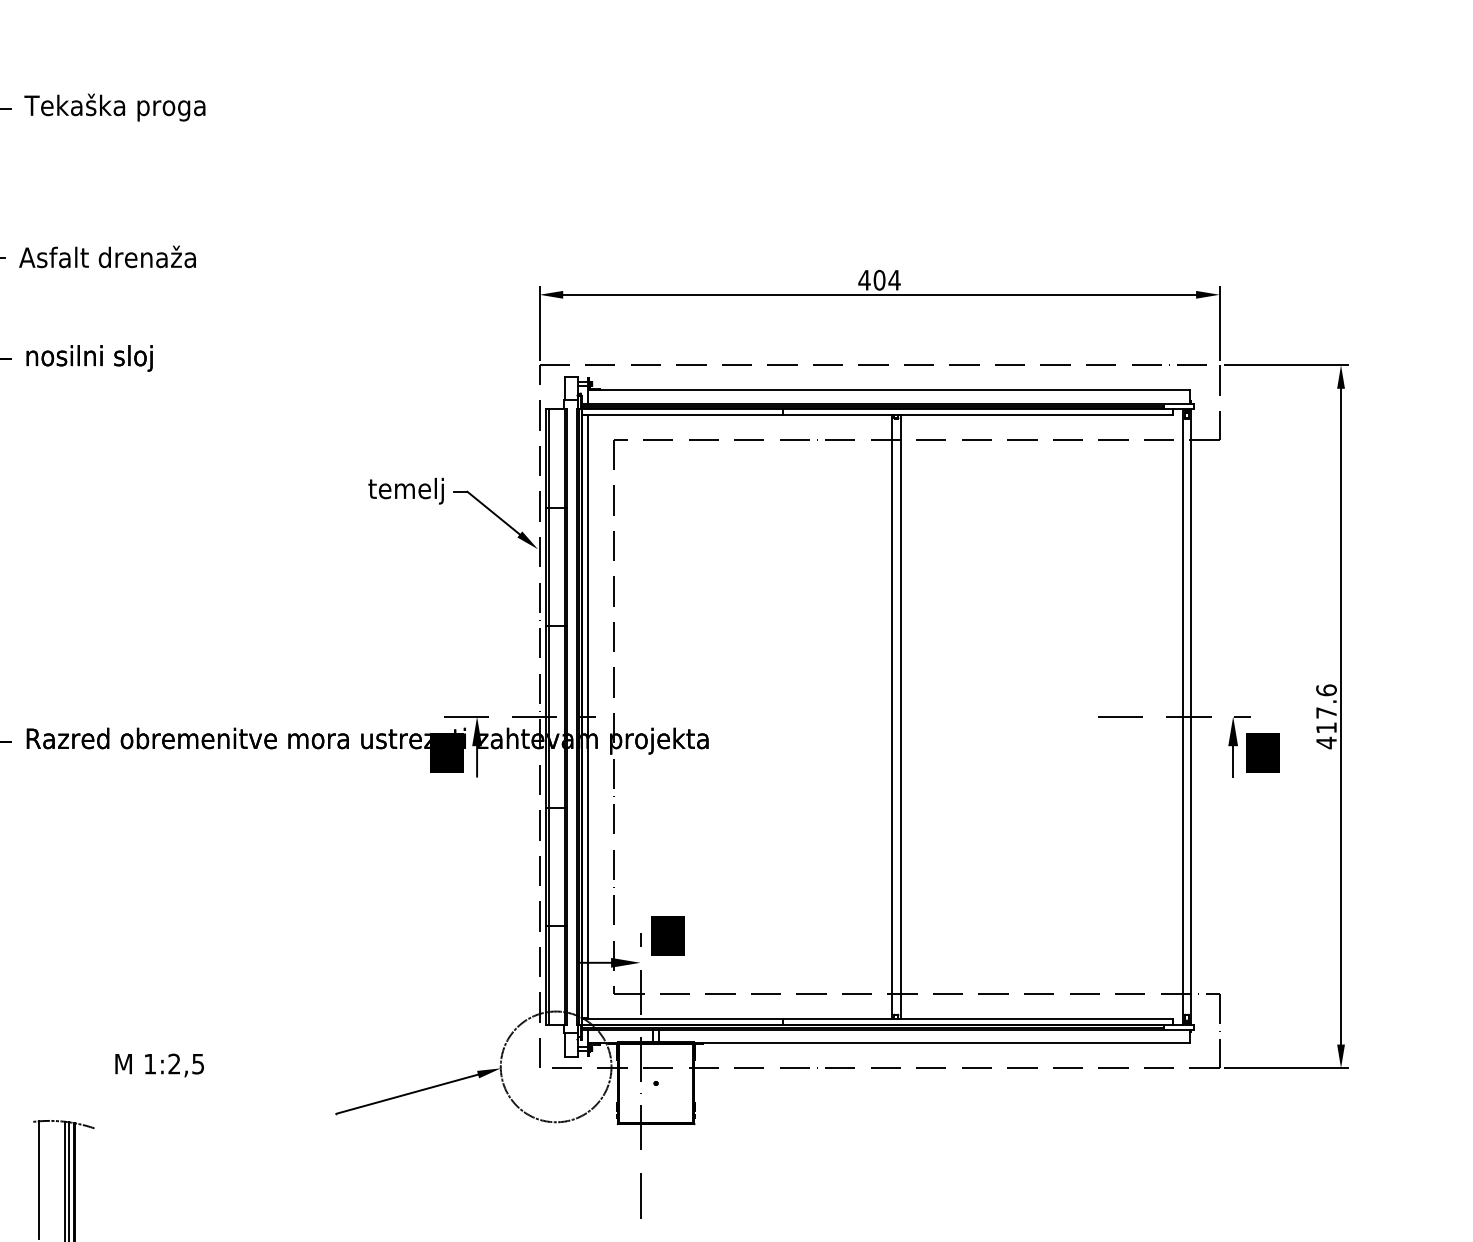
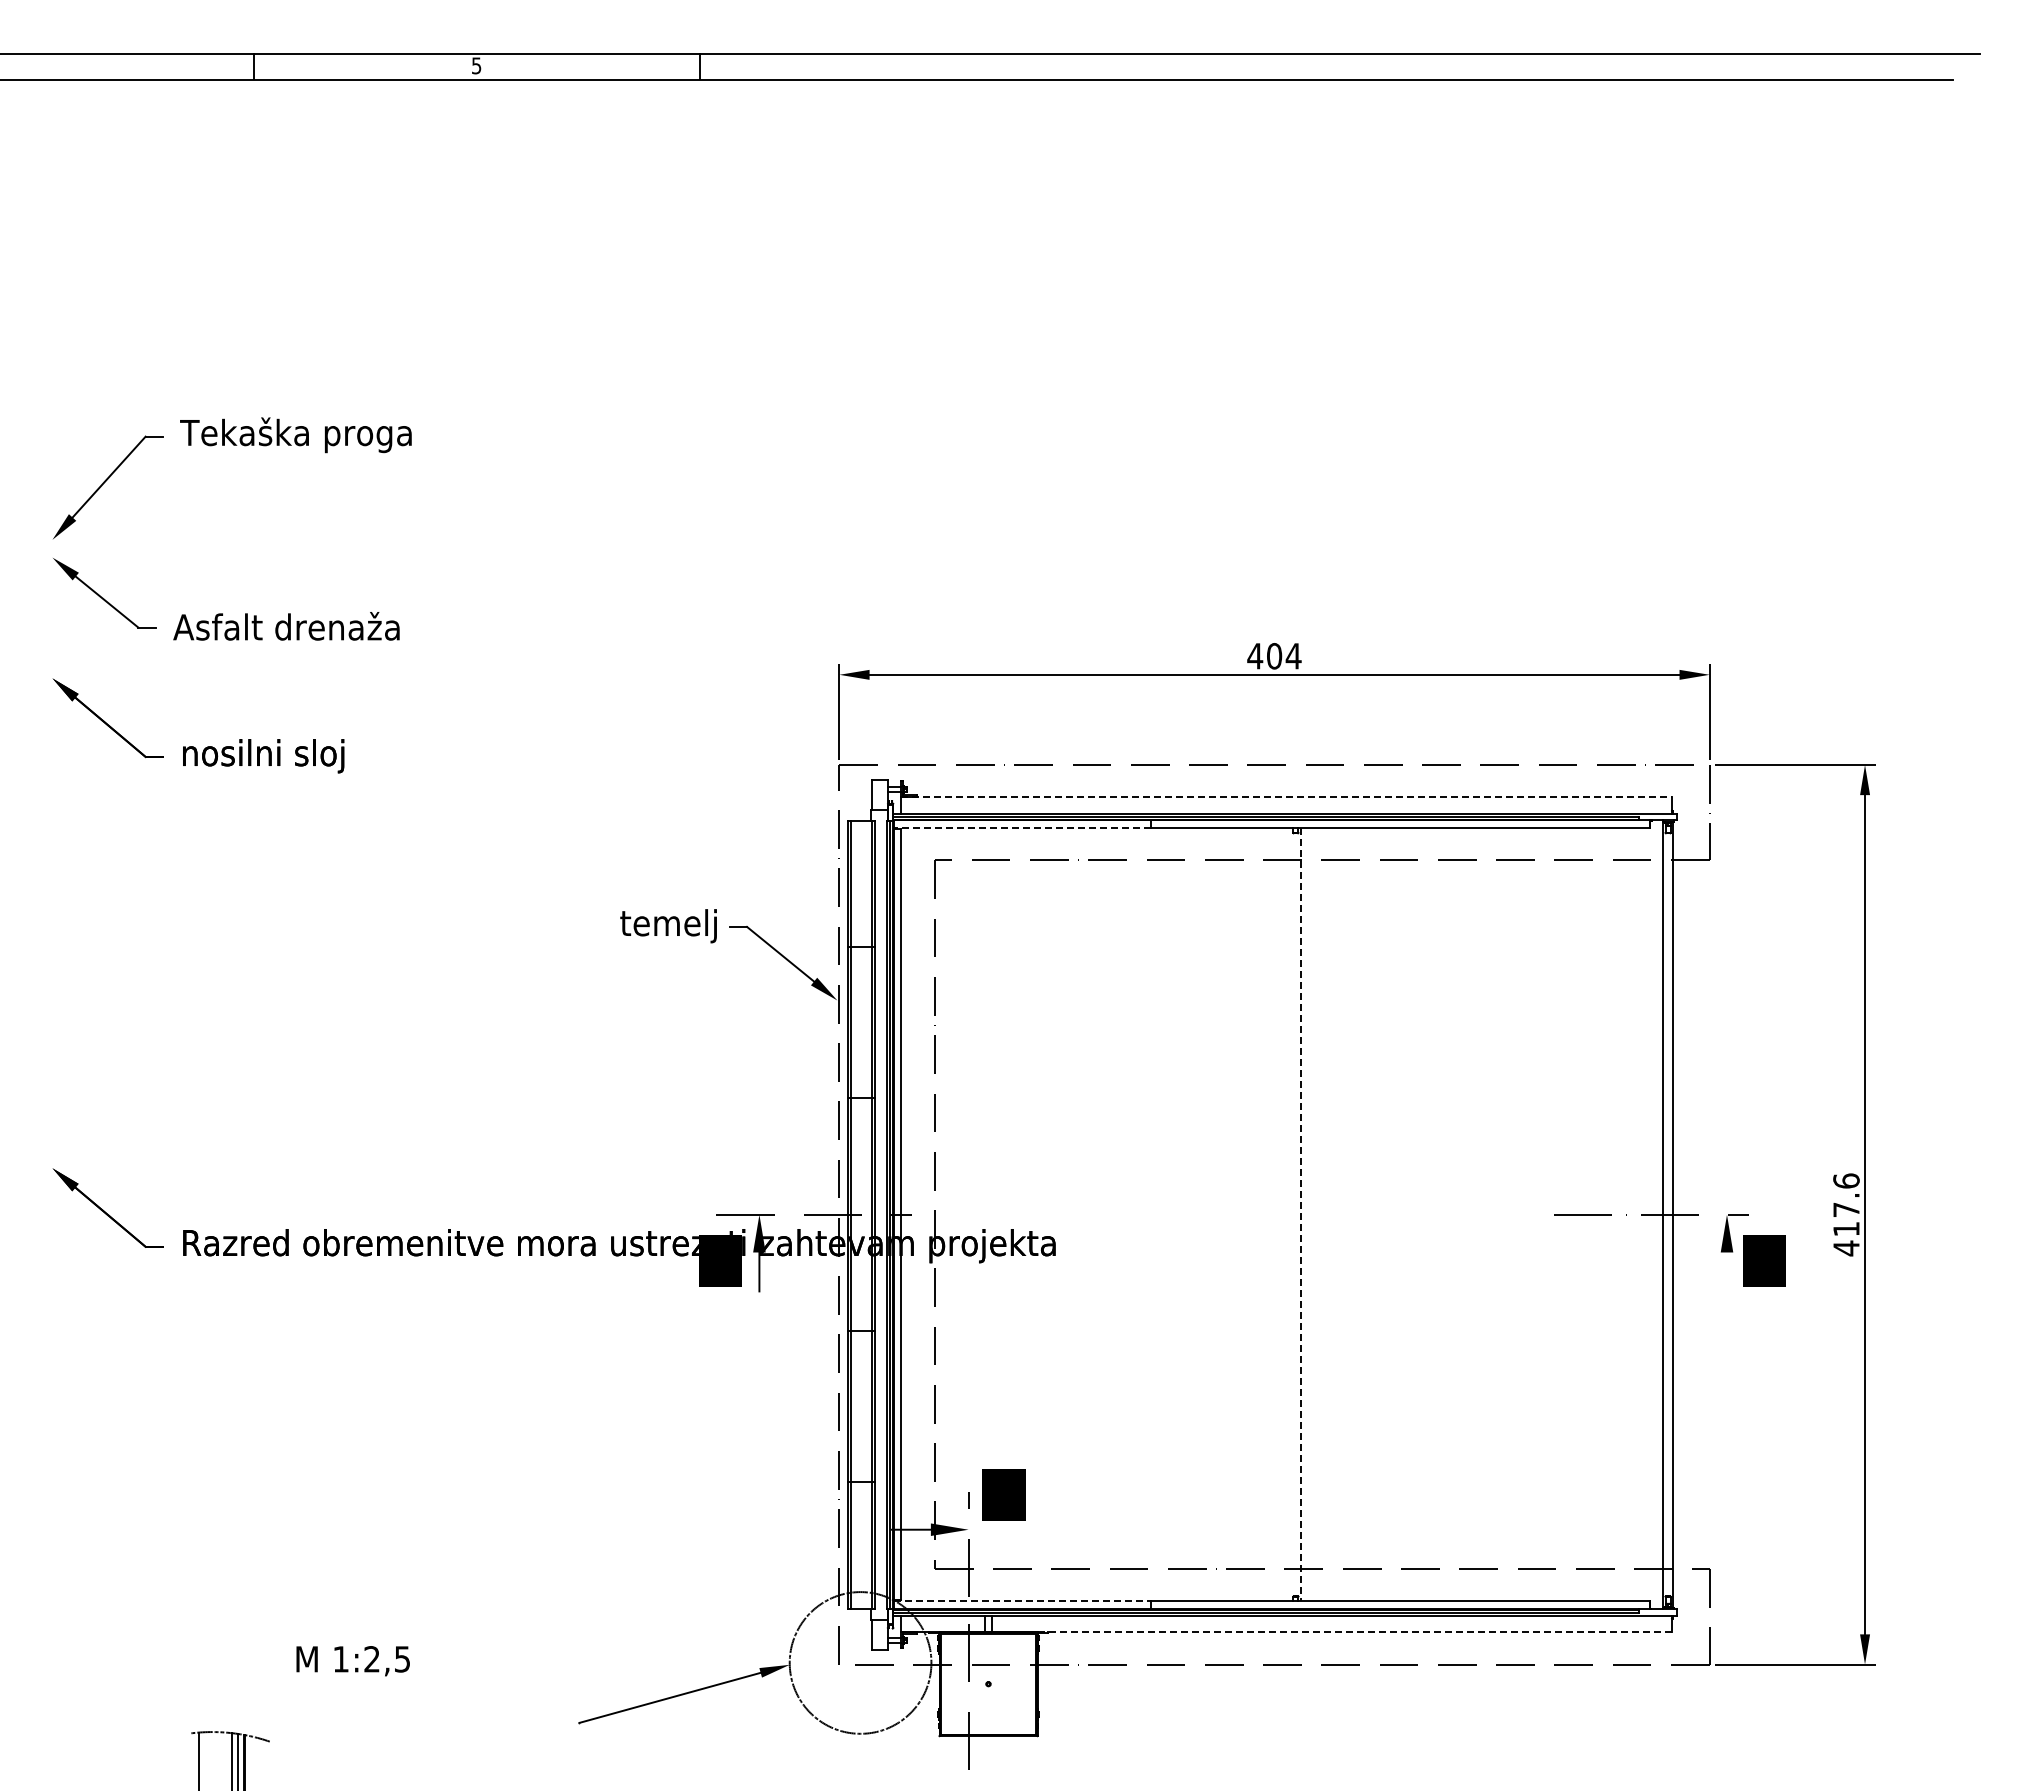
line: (888, 390) -> (1286, 797), solid -> dashed
line: (682, 414) -> (1022, 828), solid -> dashed
line: (892, 716) -> (1290, 1214), removed
line: (900, 716) -> (1301, 1214), solid -> dashed
line: (1233, 761) -> (1727, 1271), removed
line: (682, 1018) -> (1022, 1601), solid -> dashed
line: (942, 1043) -> (1355, 1632), solid -> dashed

